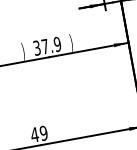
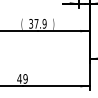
text: (22, 50) -> (21, 23), ) -> (

